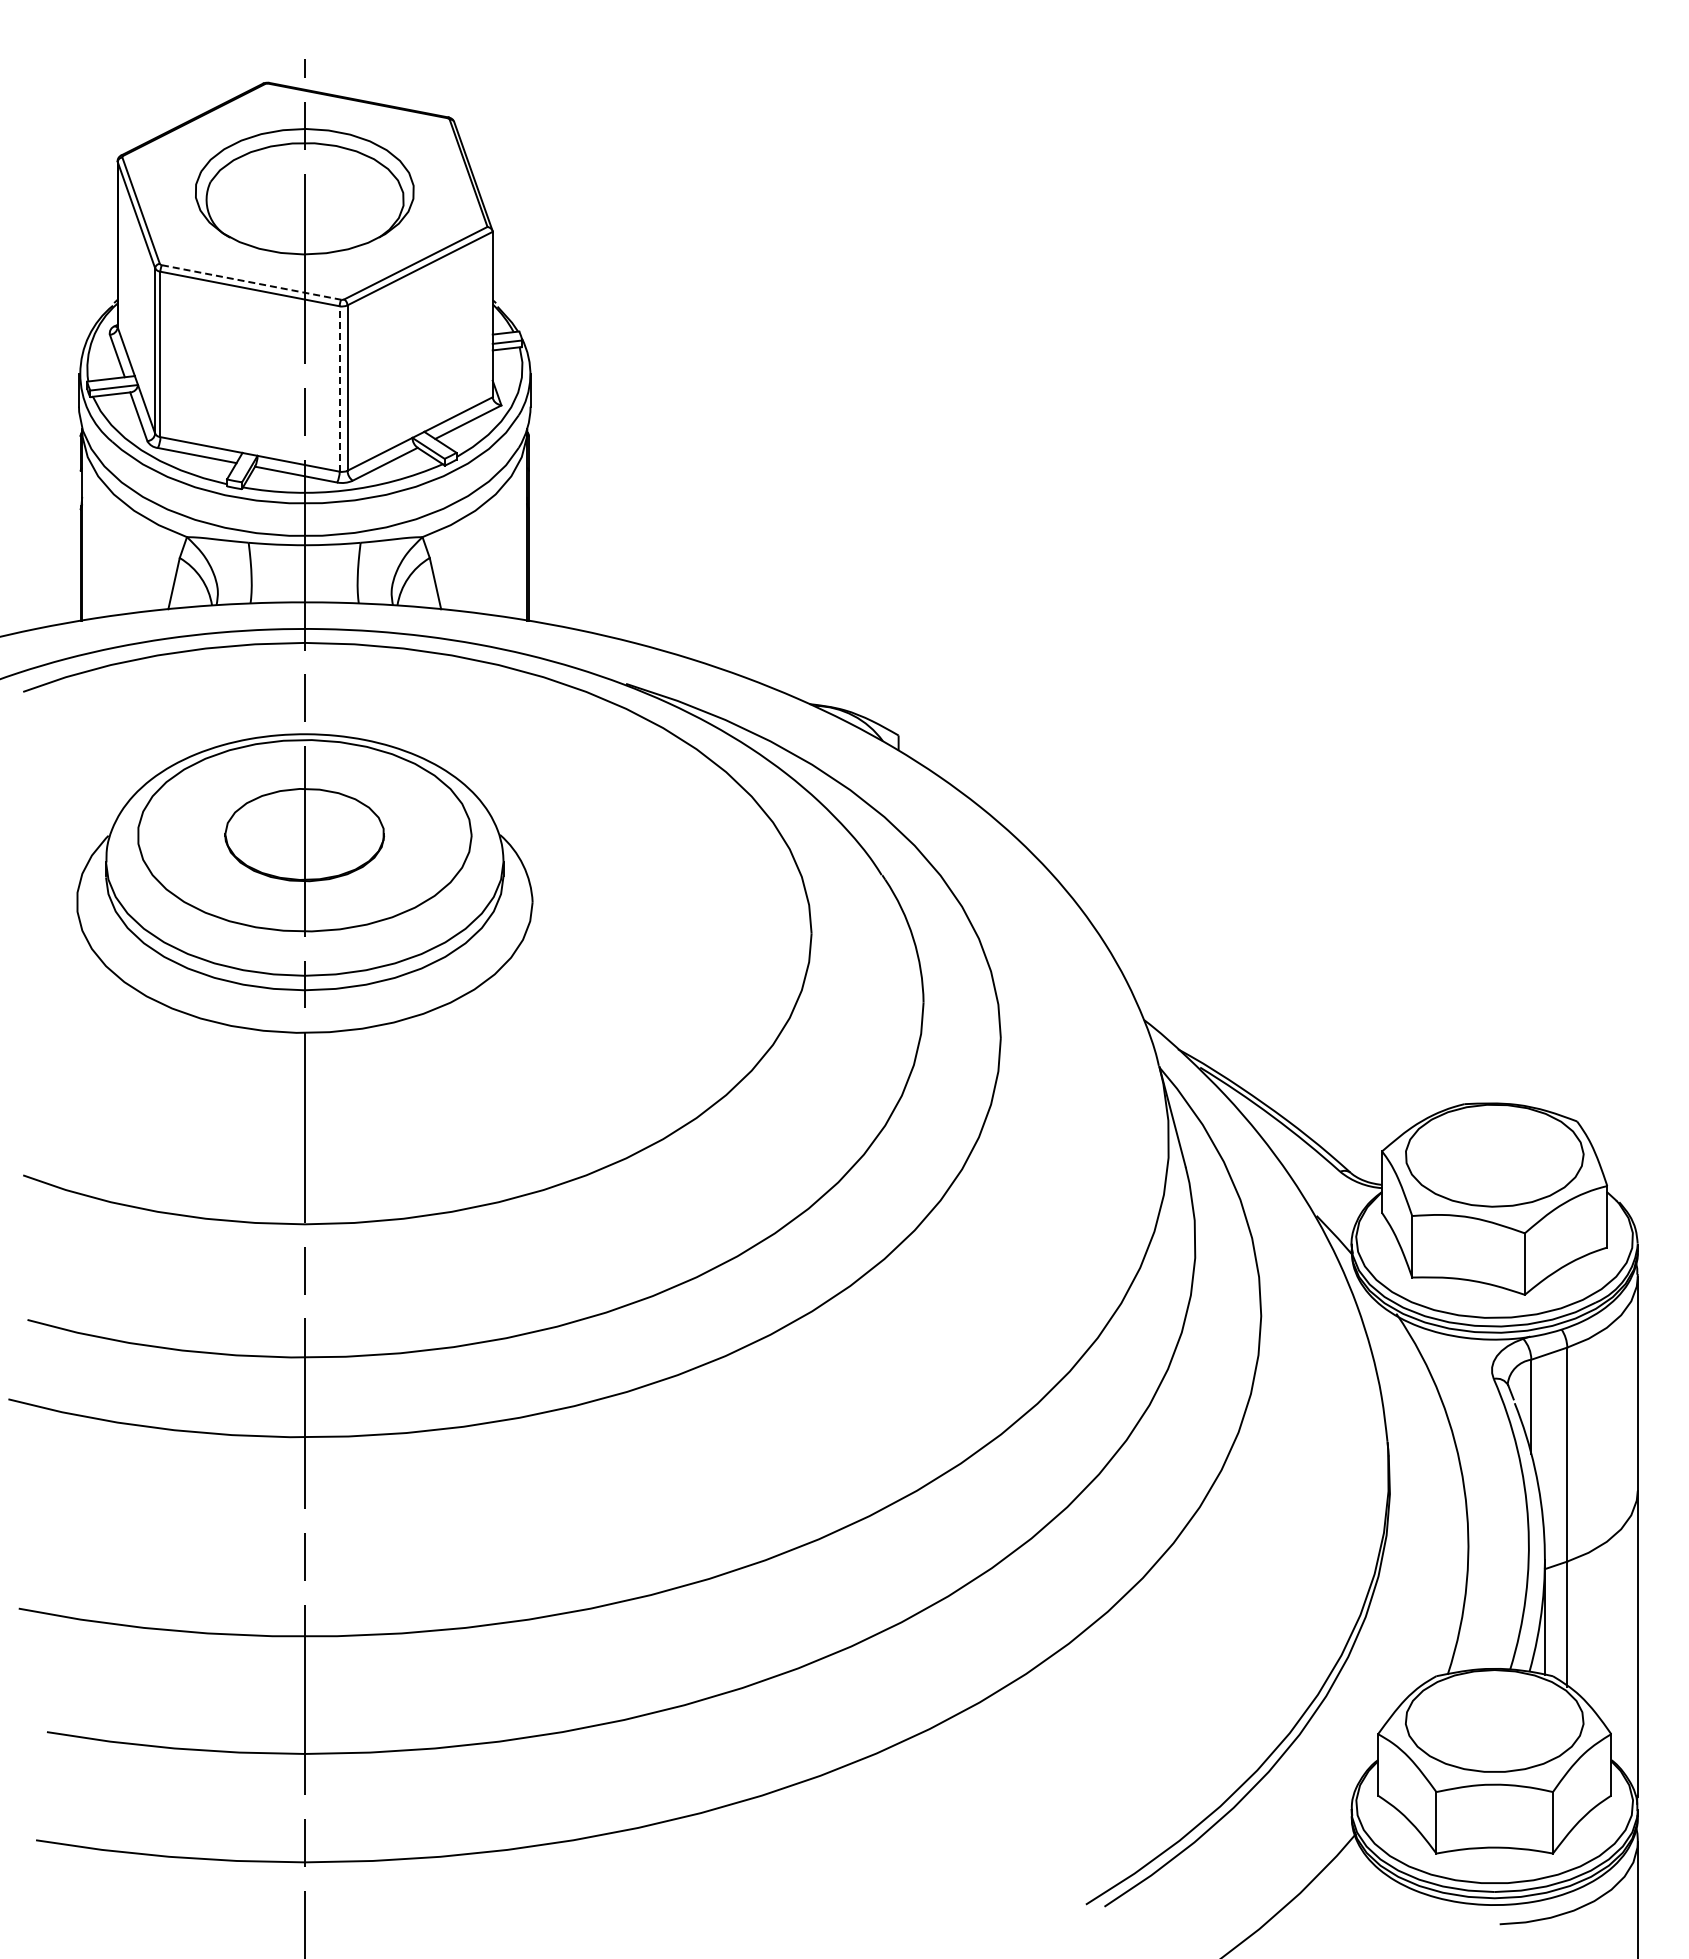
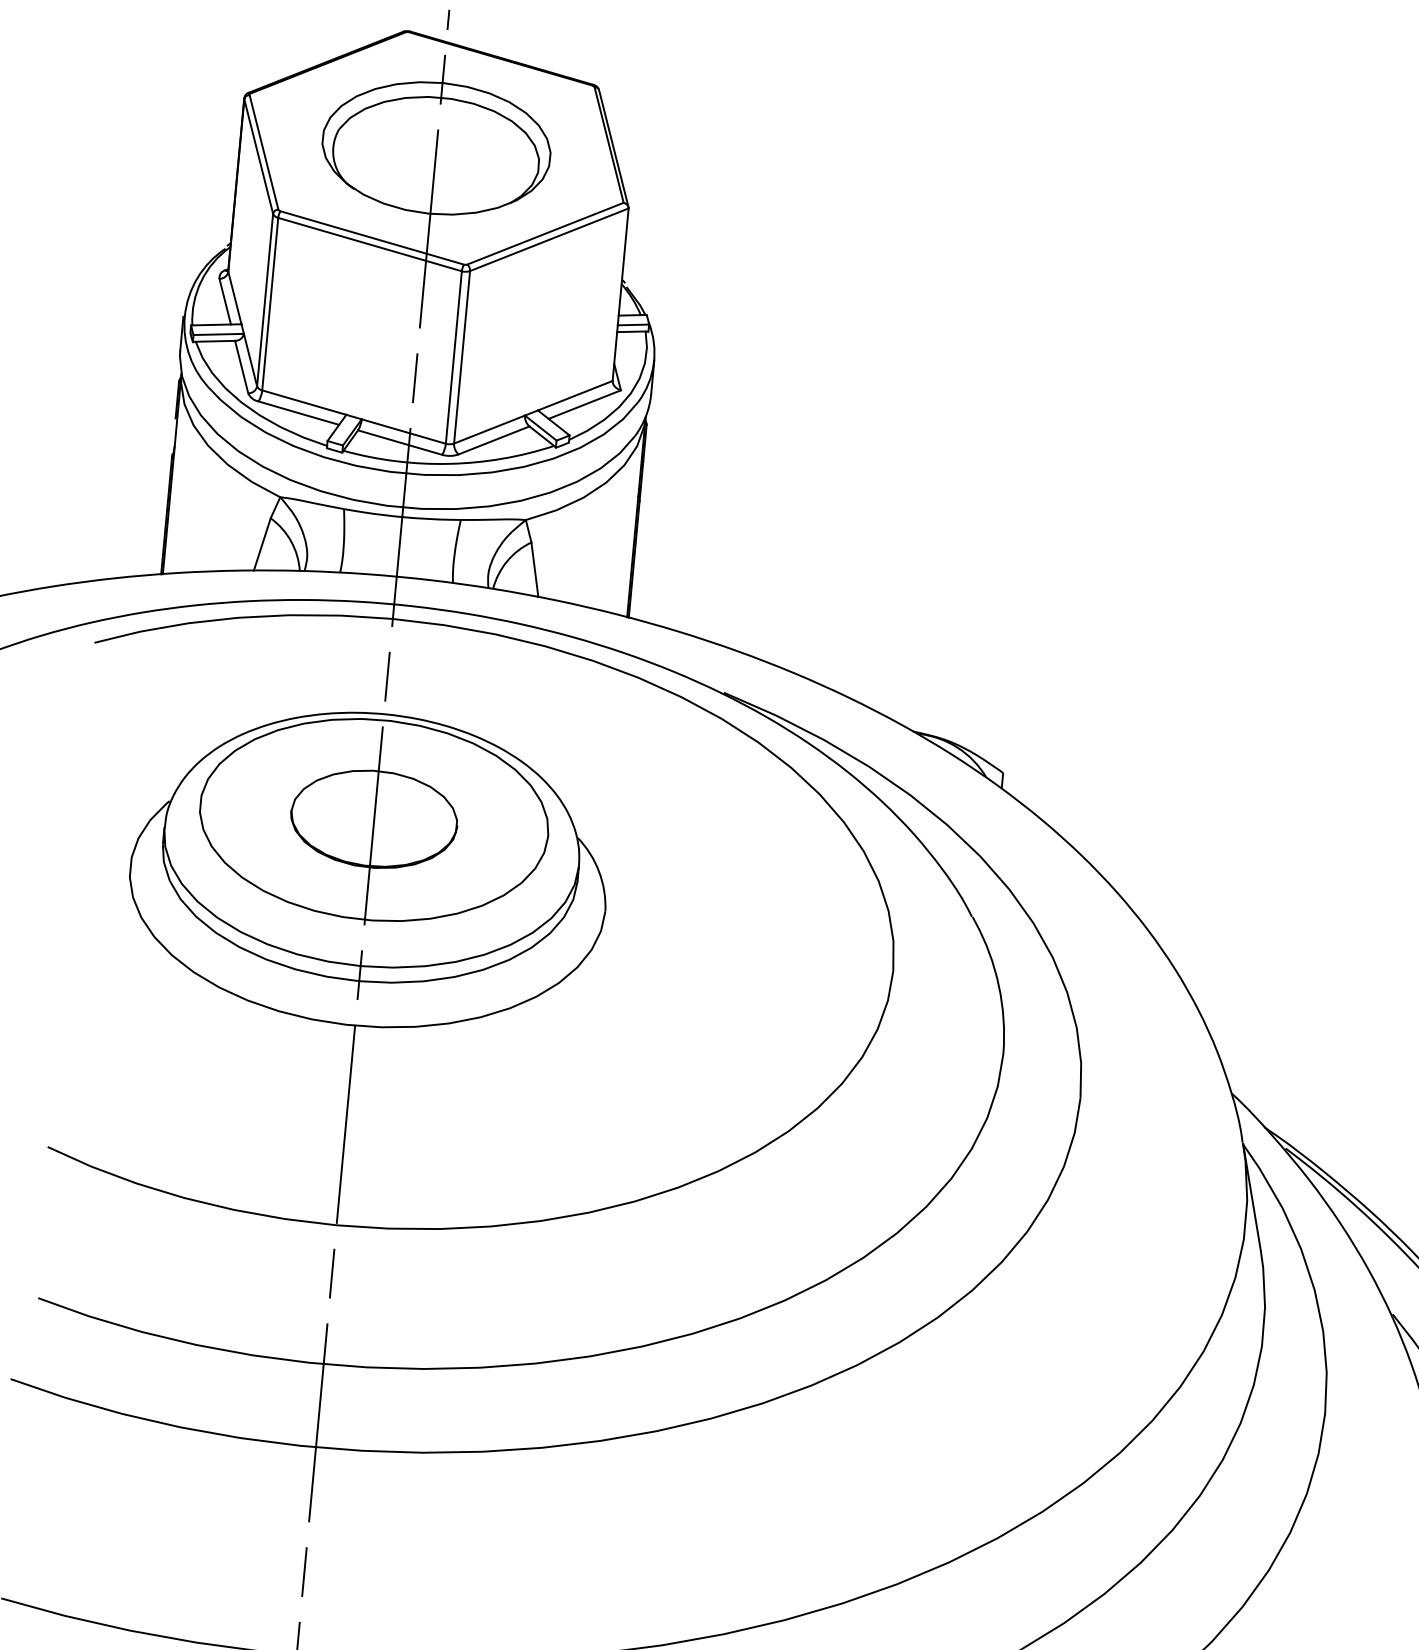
line: (252, 282) -> (373, 238), dashed -> solid
line: (339, 388) -> (453, 357), dashed -> solid

